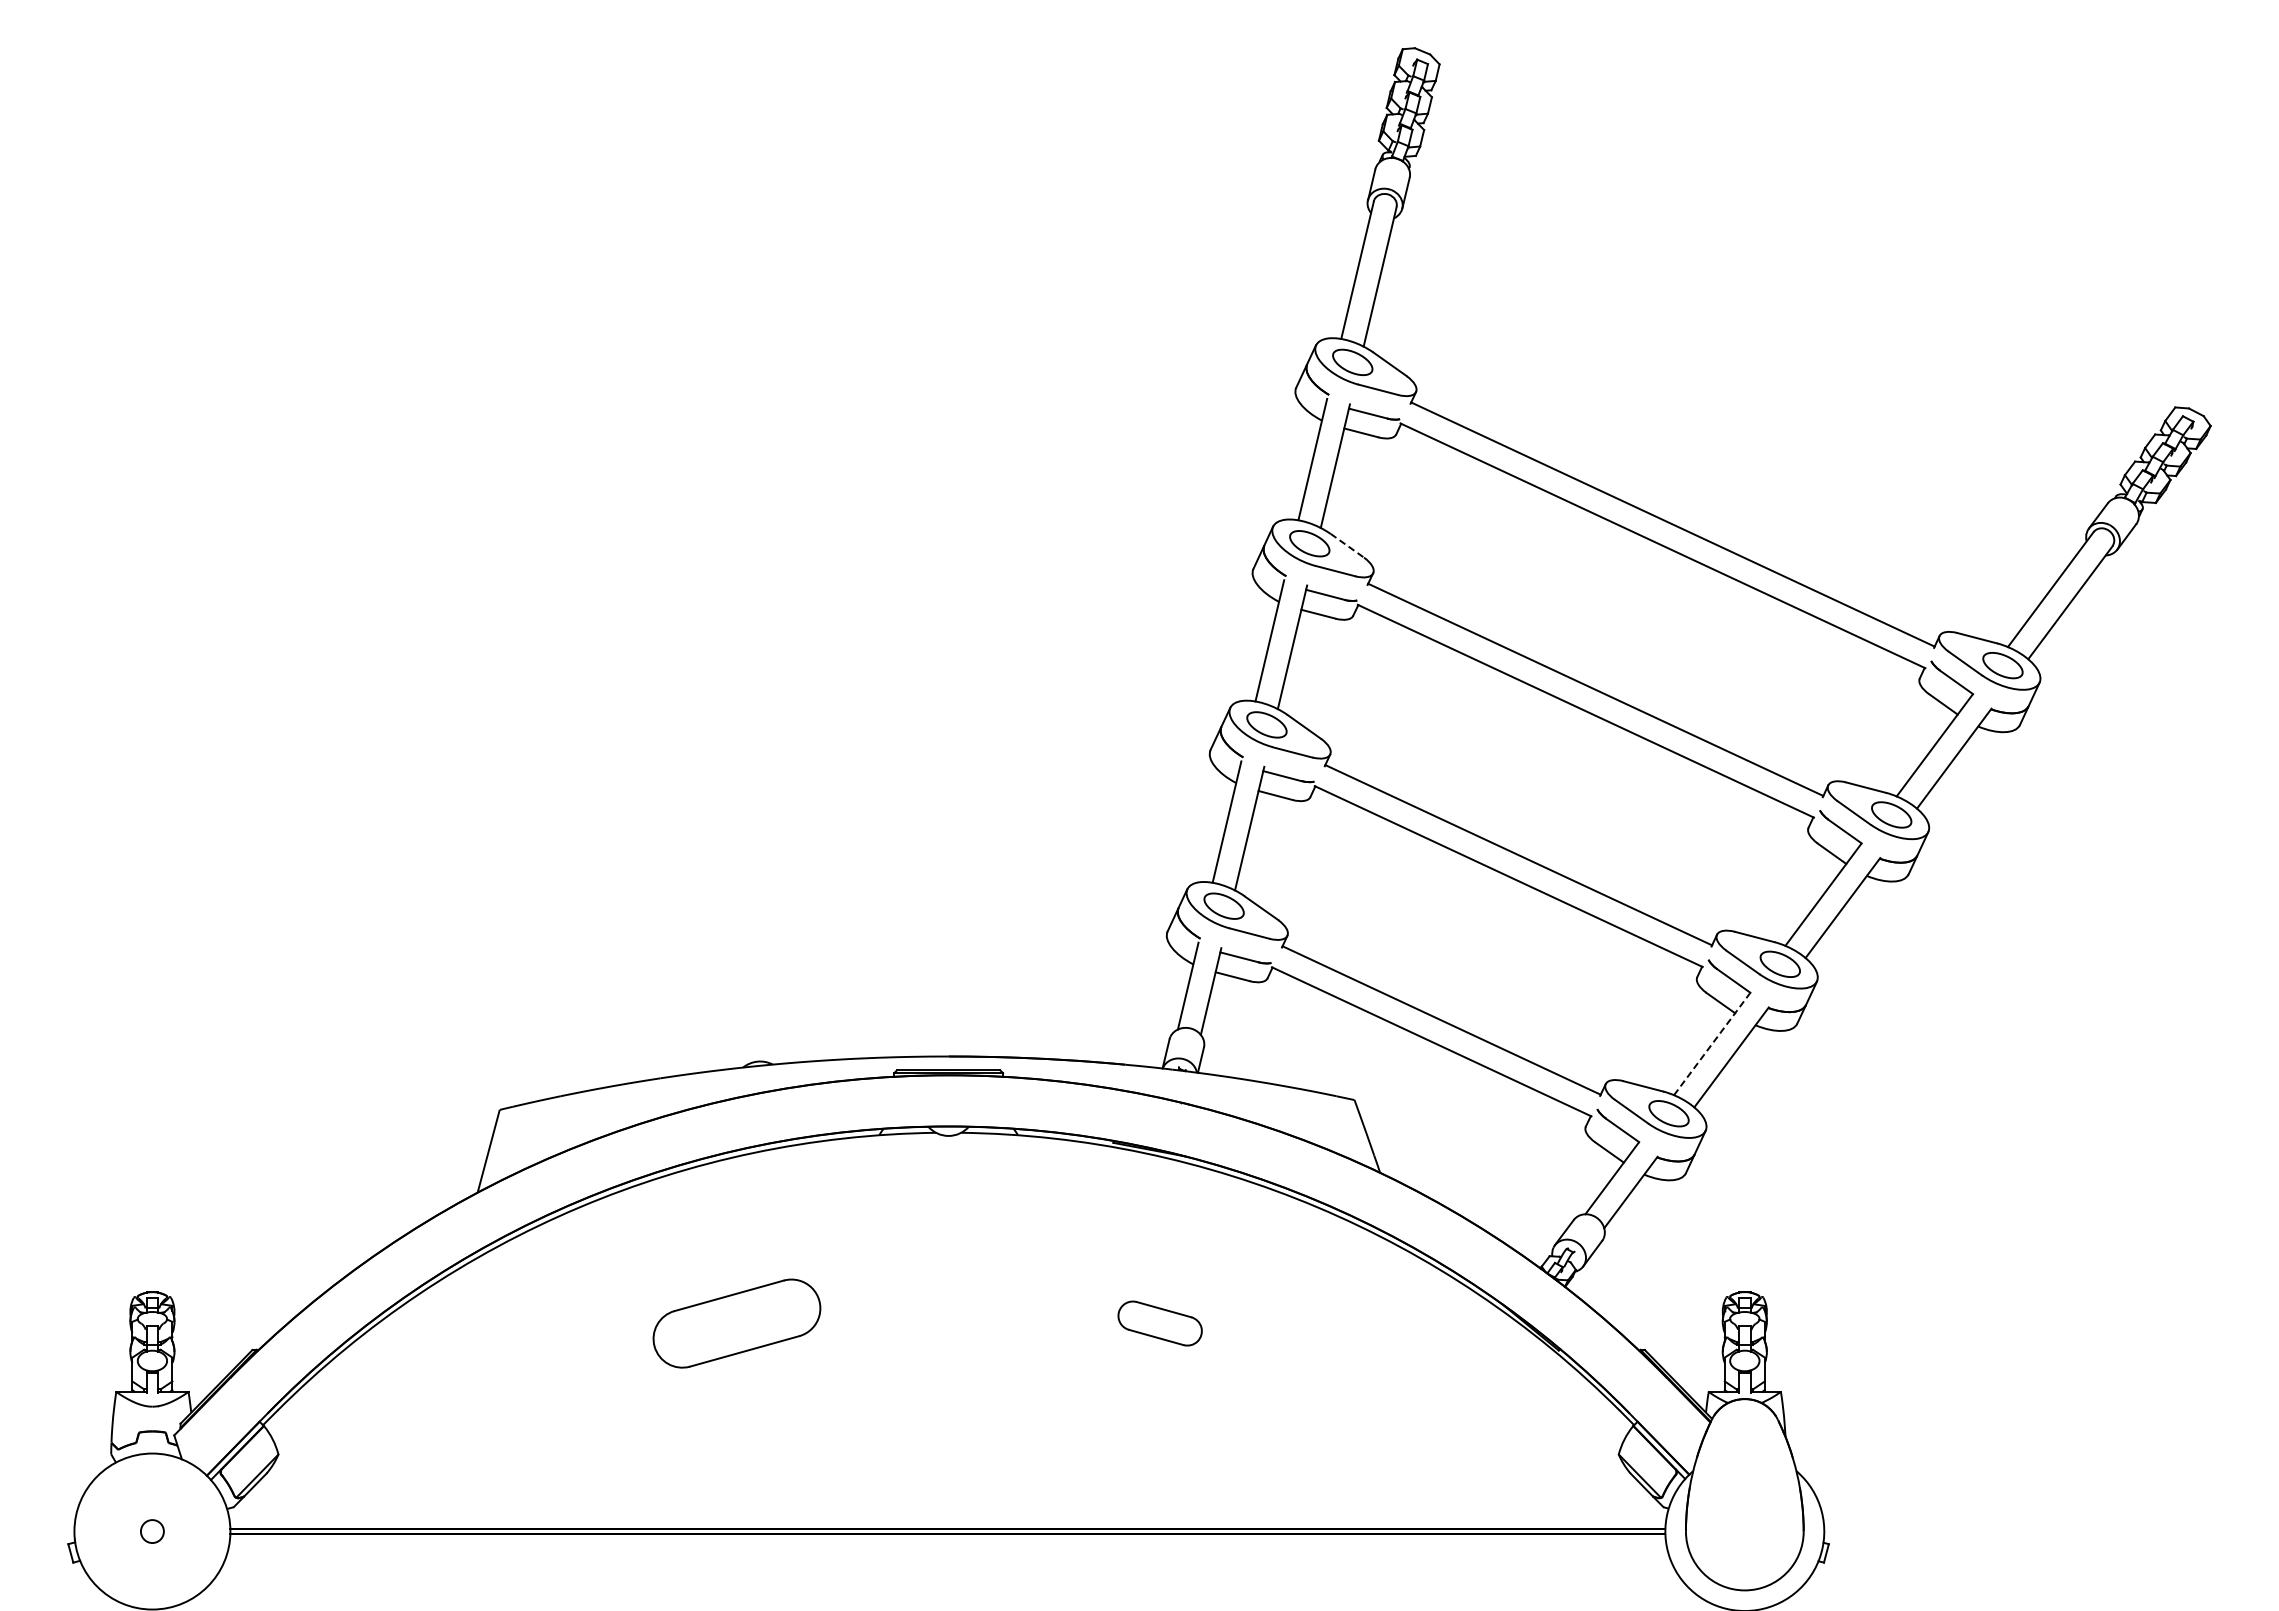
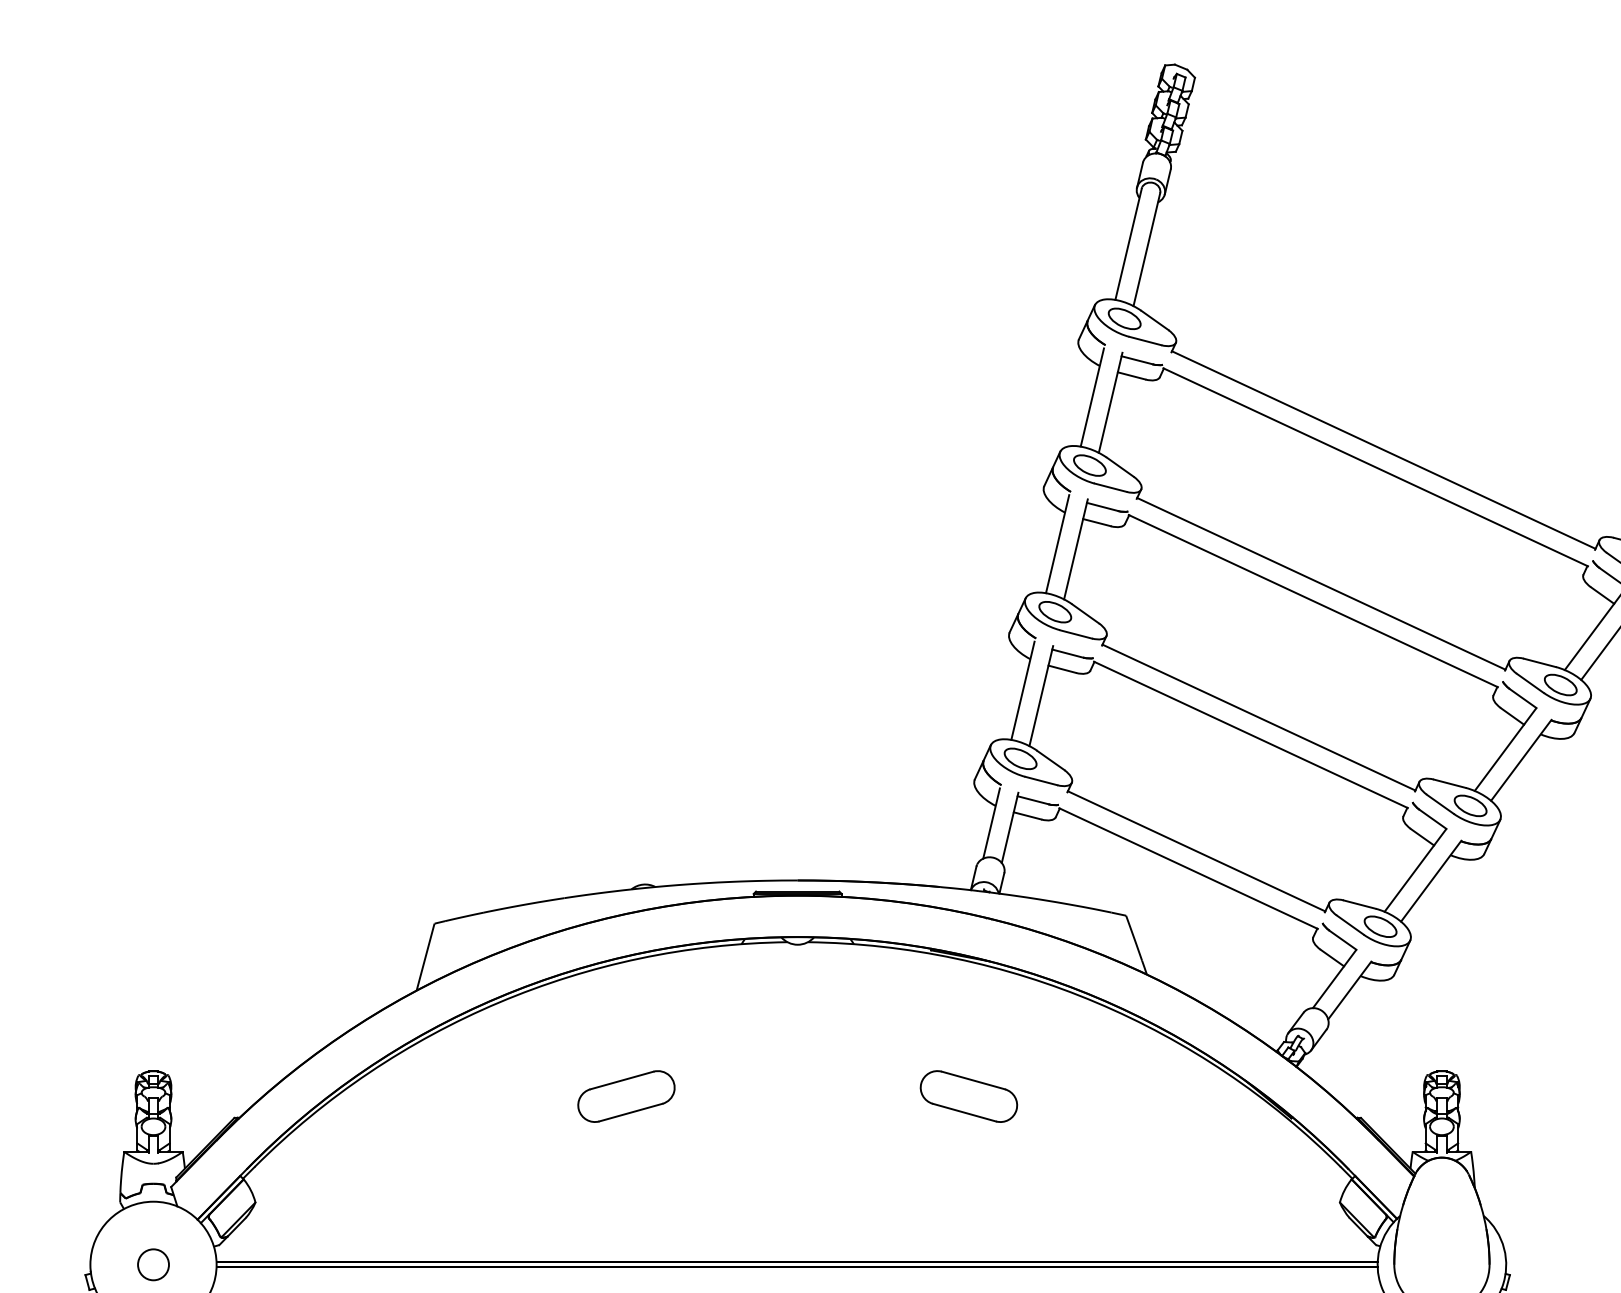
line: (1347, 546) -> (1120, 467), dashed -> solid
line: (1712, 1044) -> (1415, 870), dashed -> solid
part: (736, 1323) -> (626, 1096), size x0.71
part: (1159, 1323) -> (968, 1096), size x1.43
circle: (152, 1531) -> (153, 1264), size x1.67

